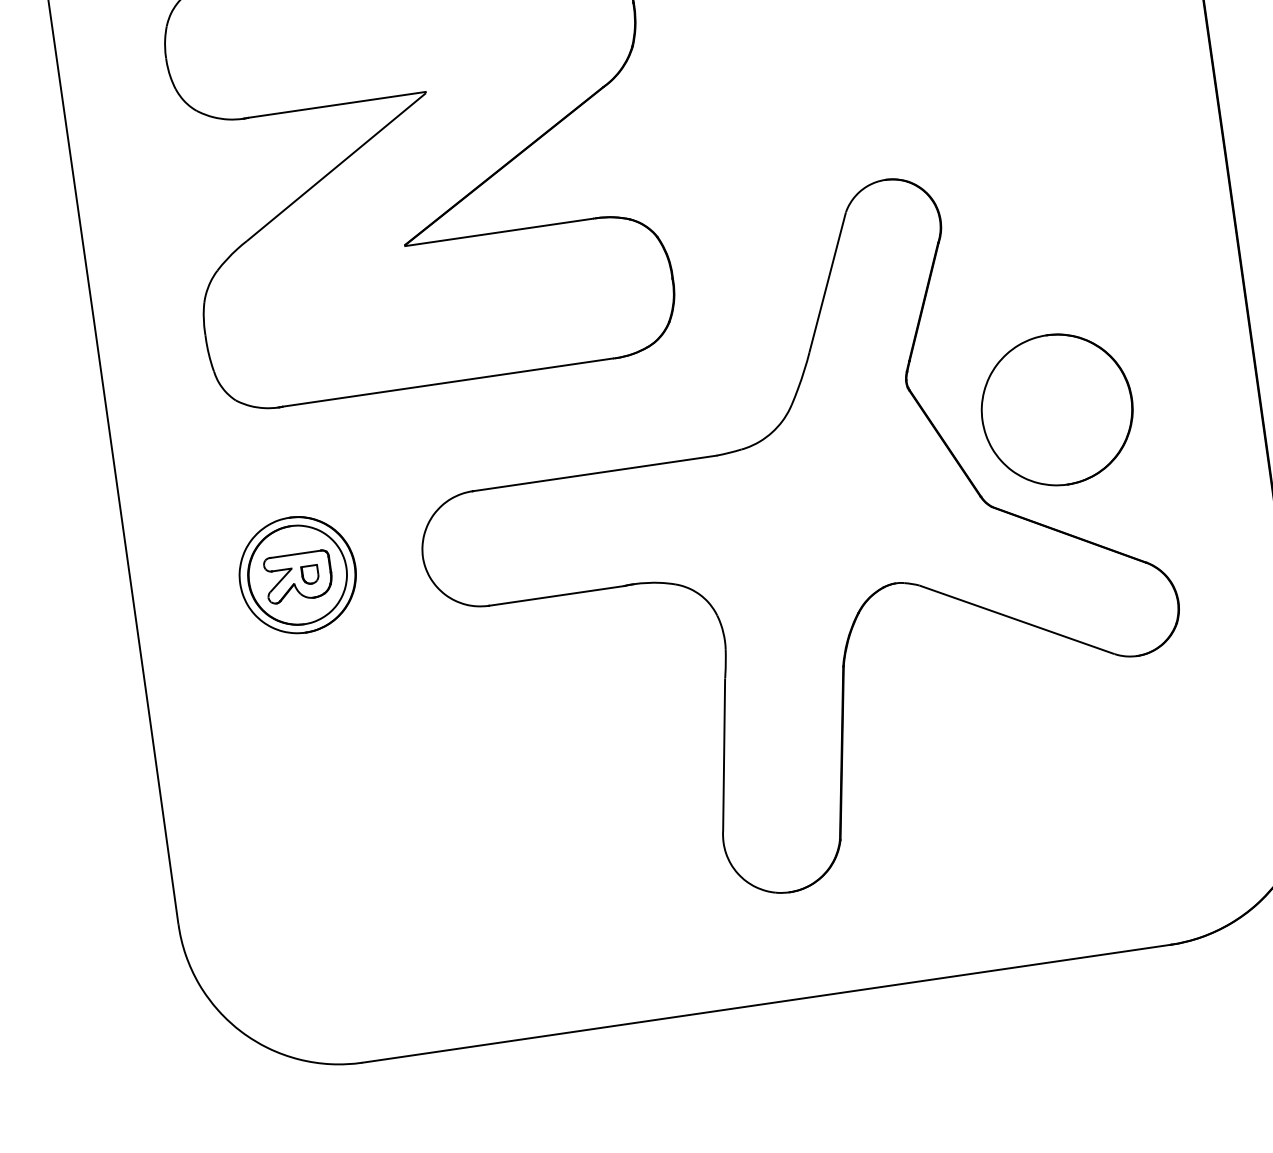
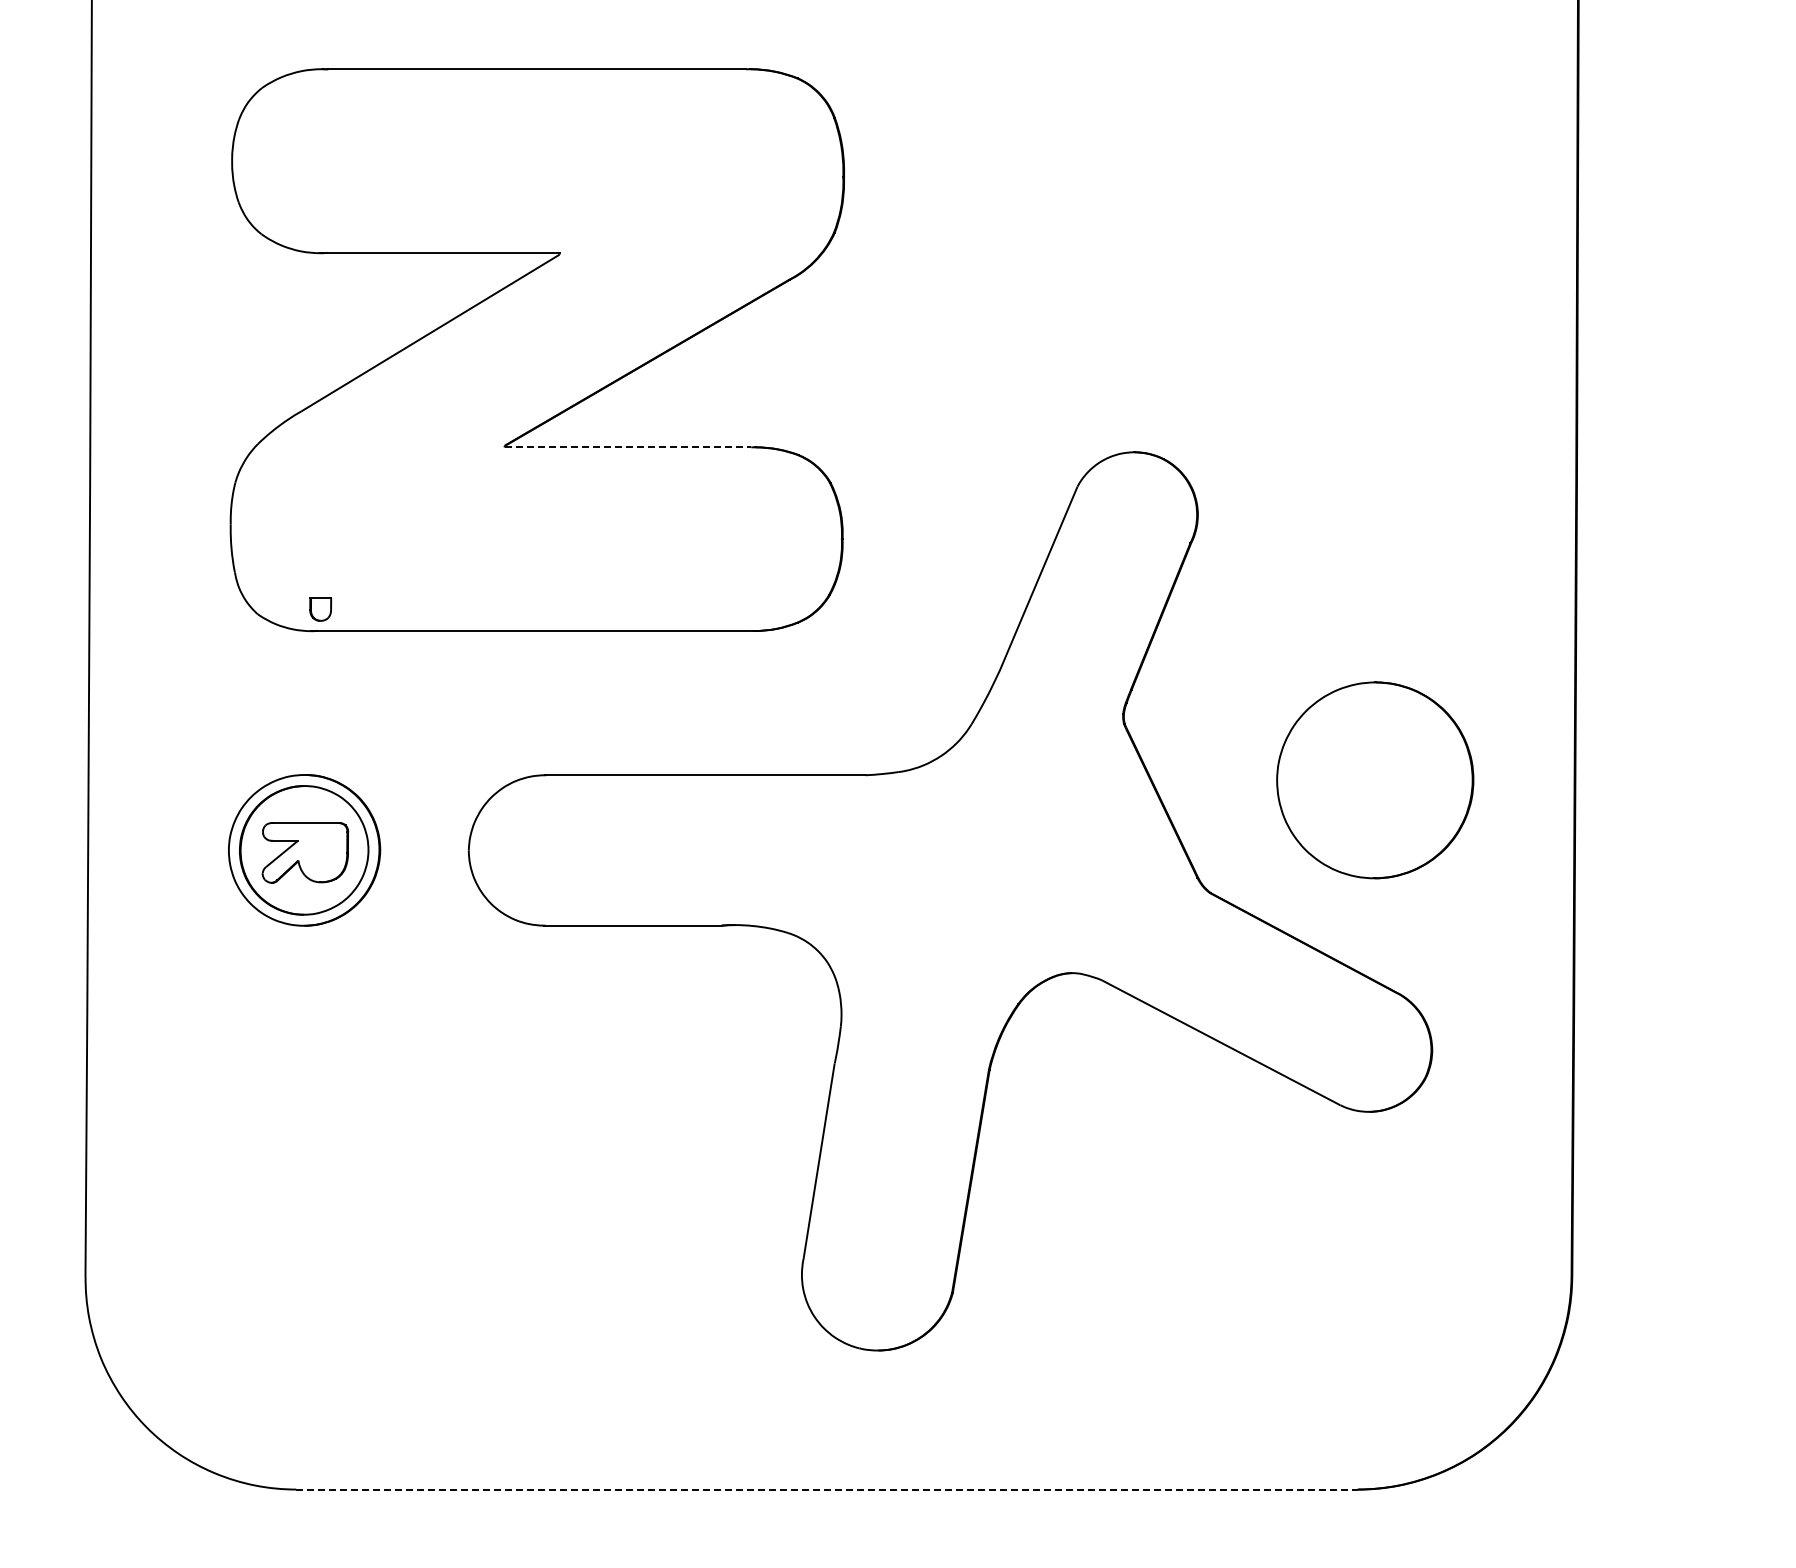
line: (499, 232) -> (628, 447), solid -> dashed
part: (1057, 410) -> (1375, 780), moved
part: (310, 575) -> (320, 609), moved
line: (766, 1003) -> (826, 1489), solid -> dashed

